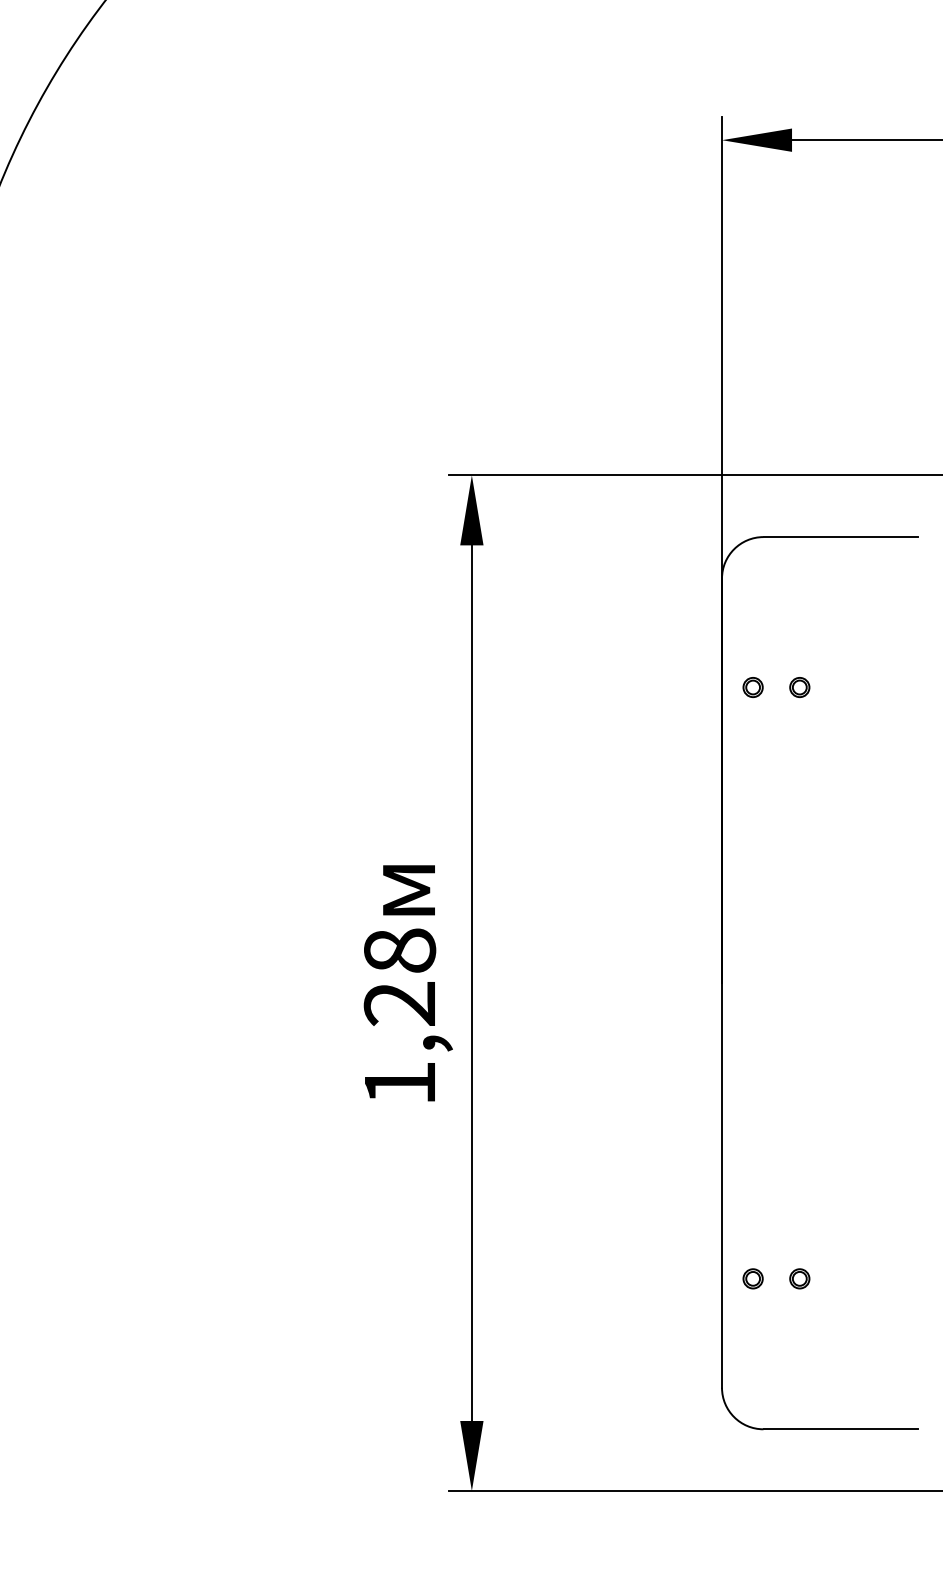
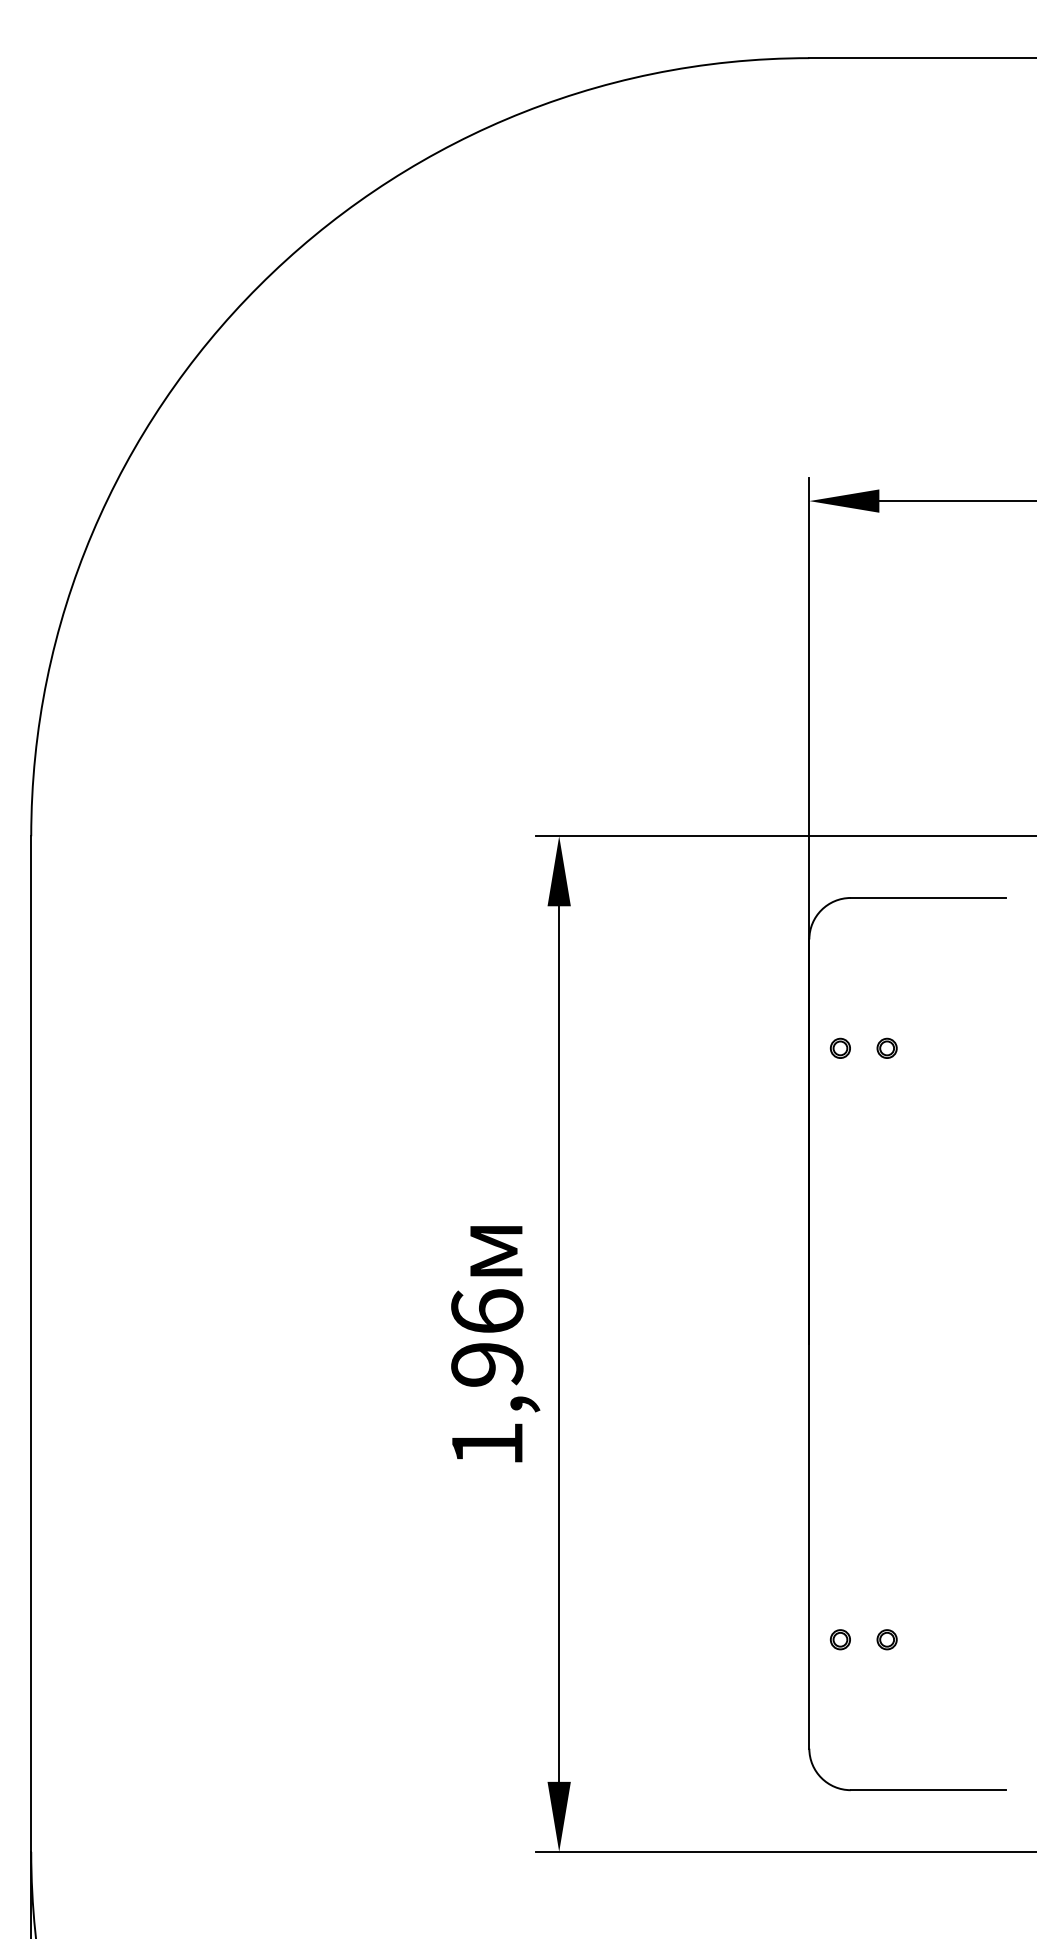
text: (400, 976) -> (487, 1337), 1,28 -> 1,96

